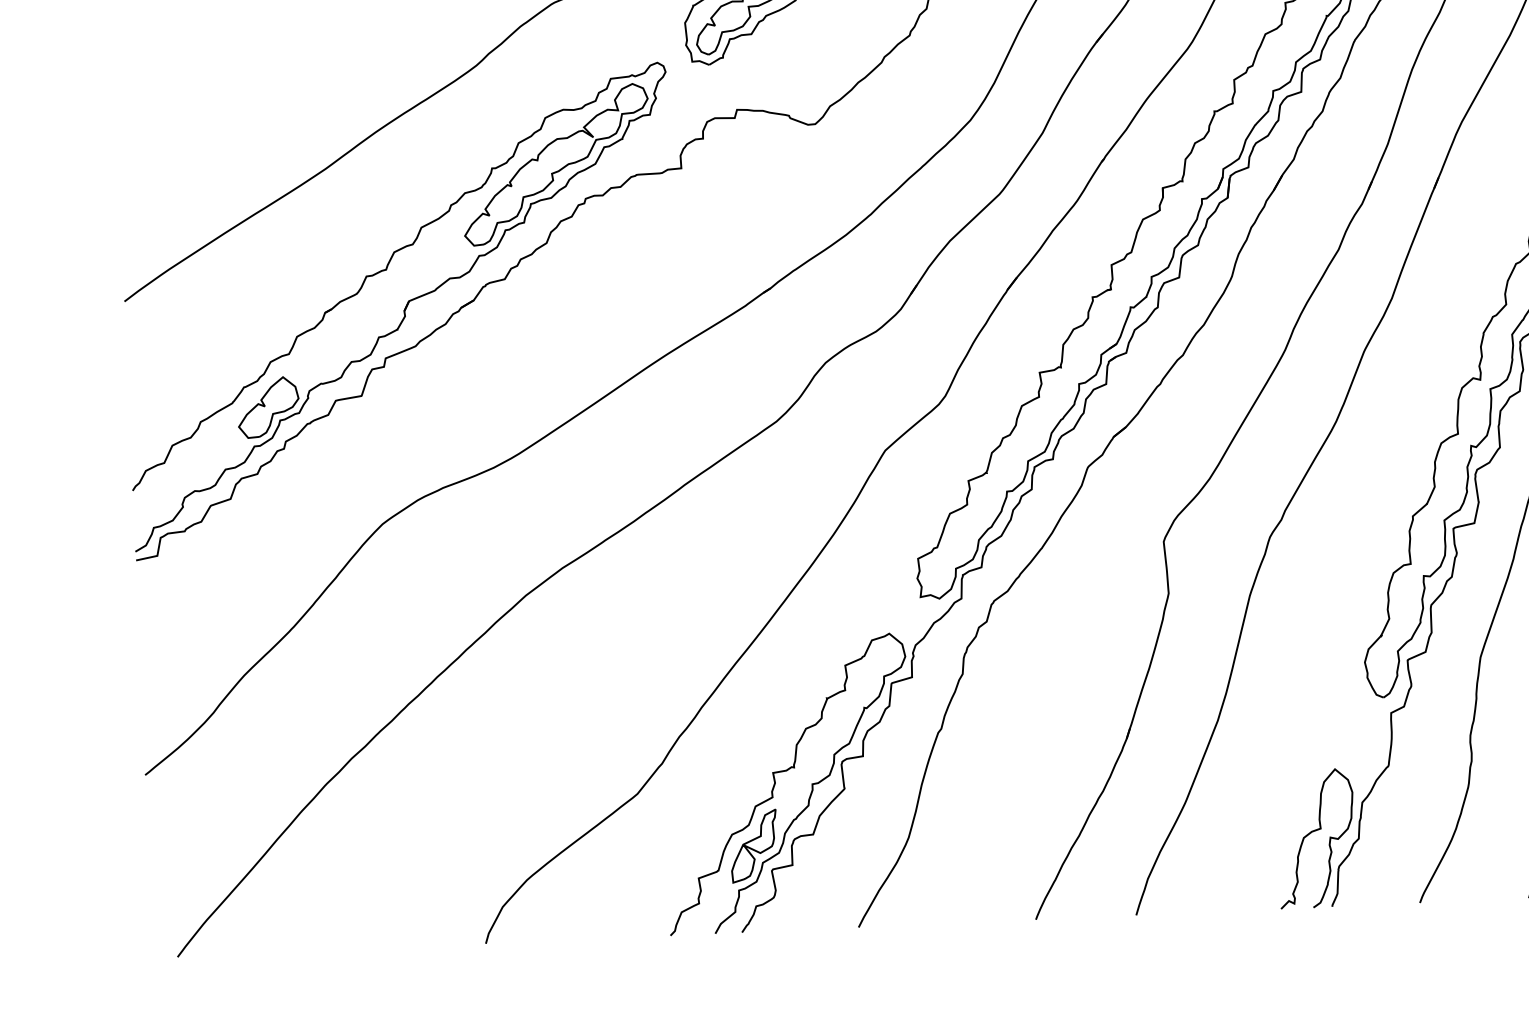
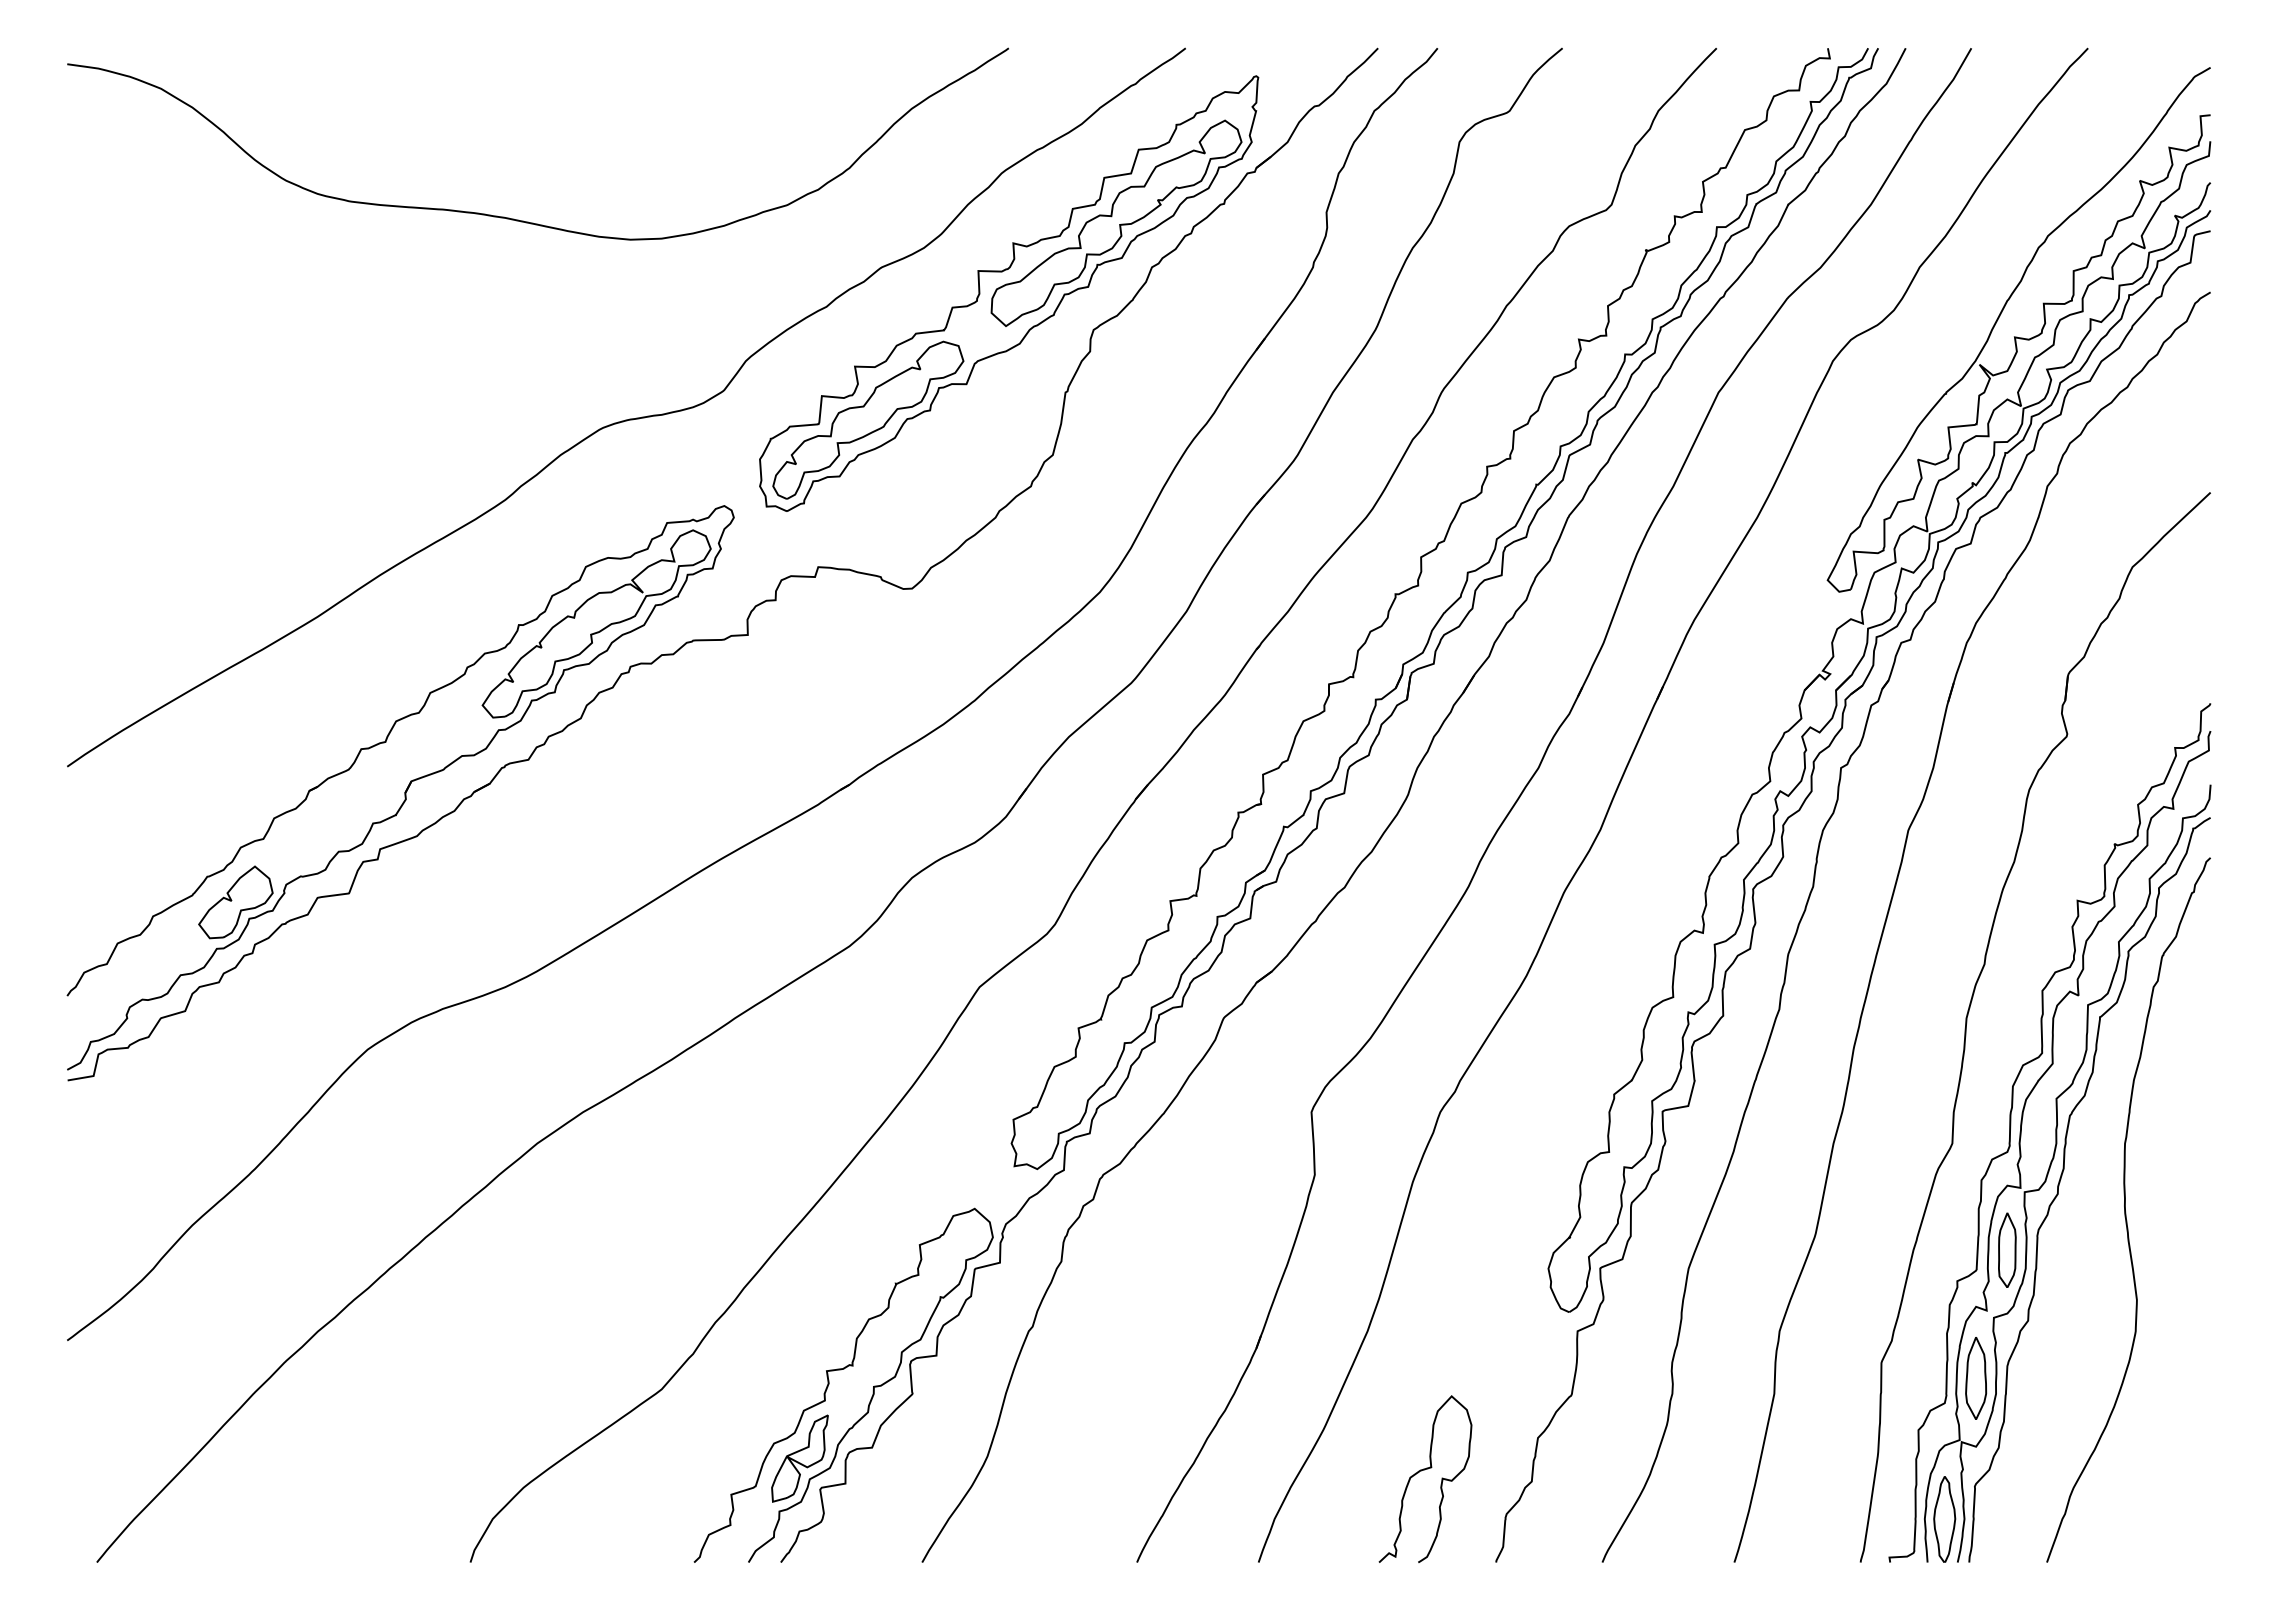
curve: (1315, 831) -> (1424, 1470), moved

